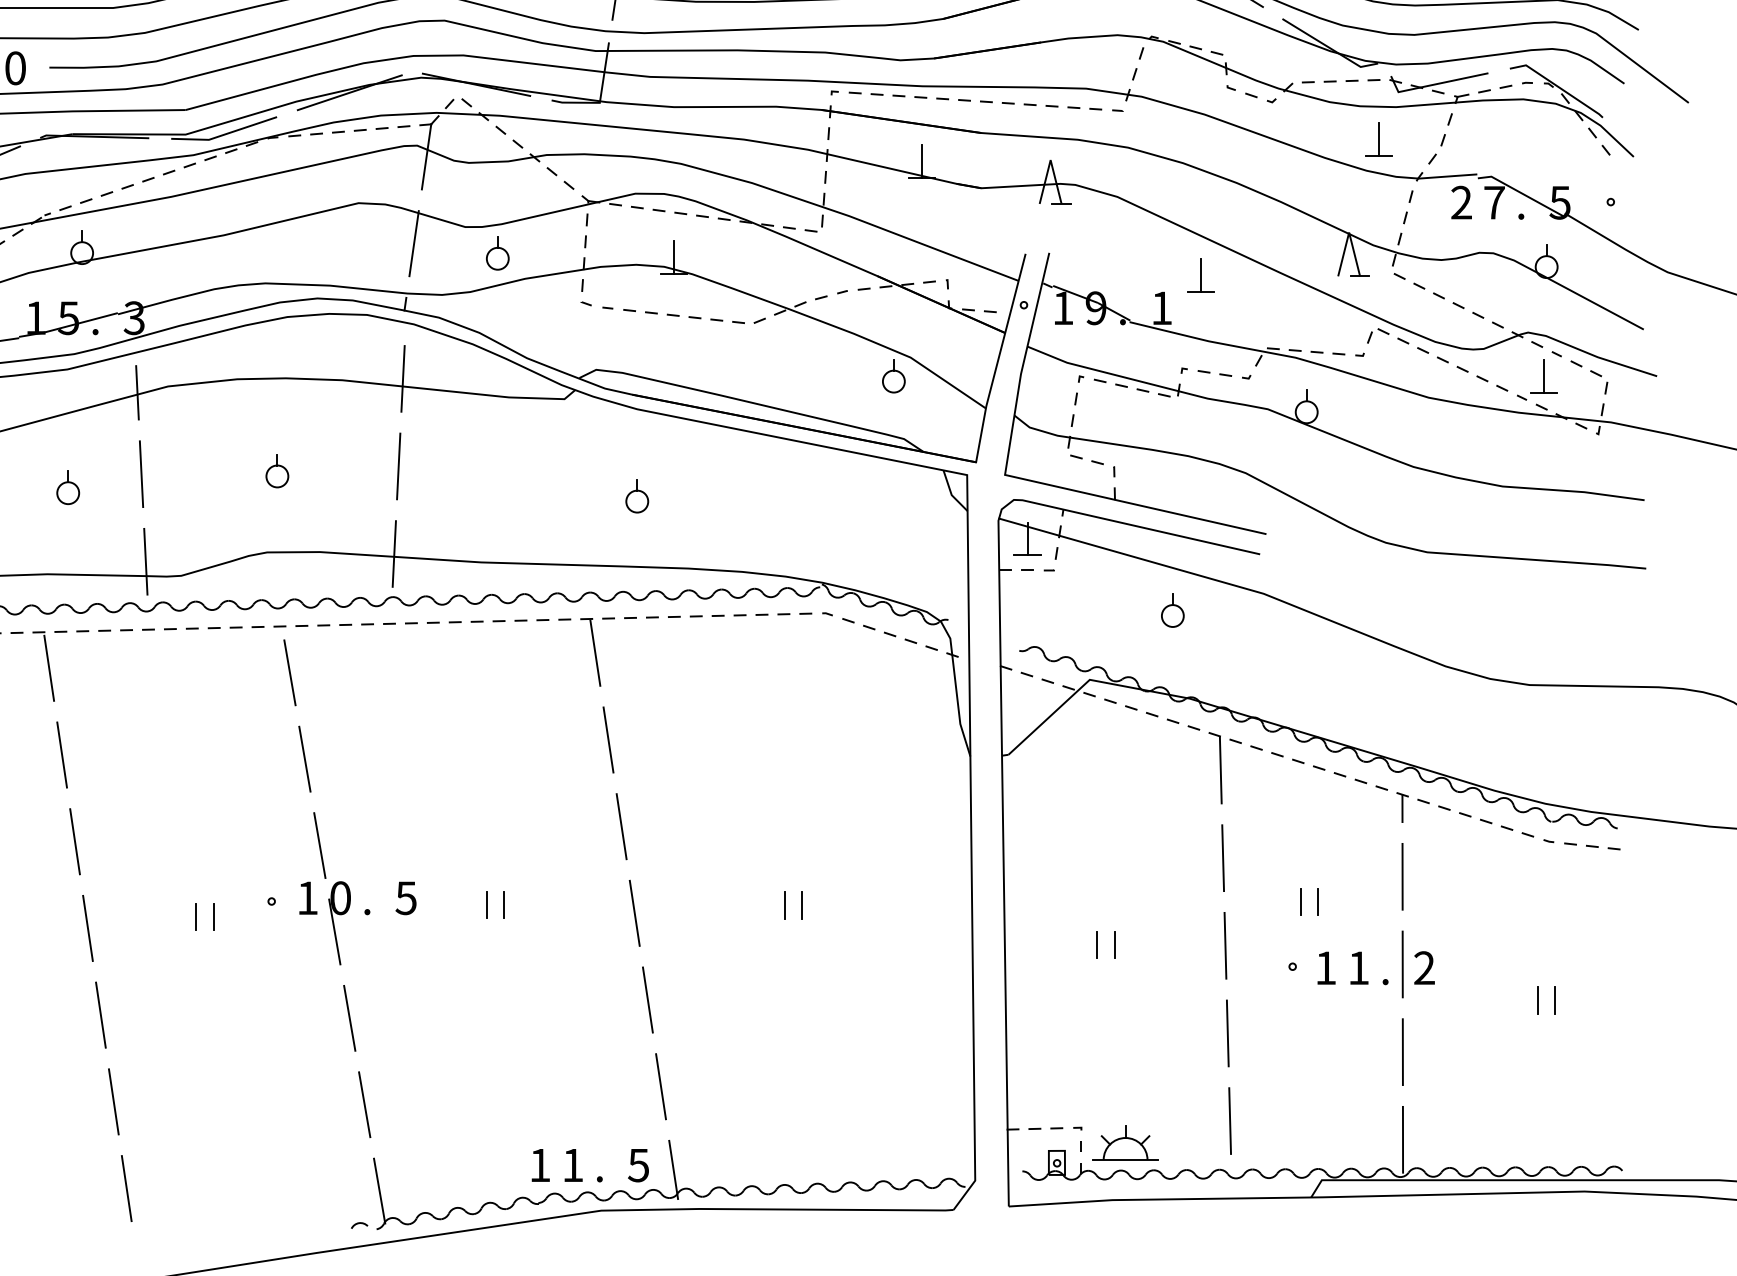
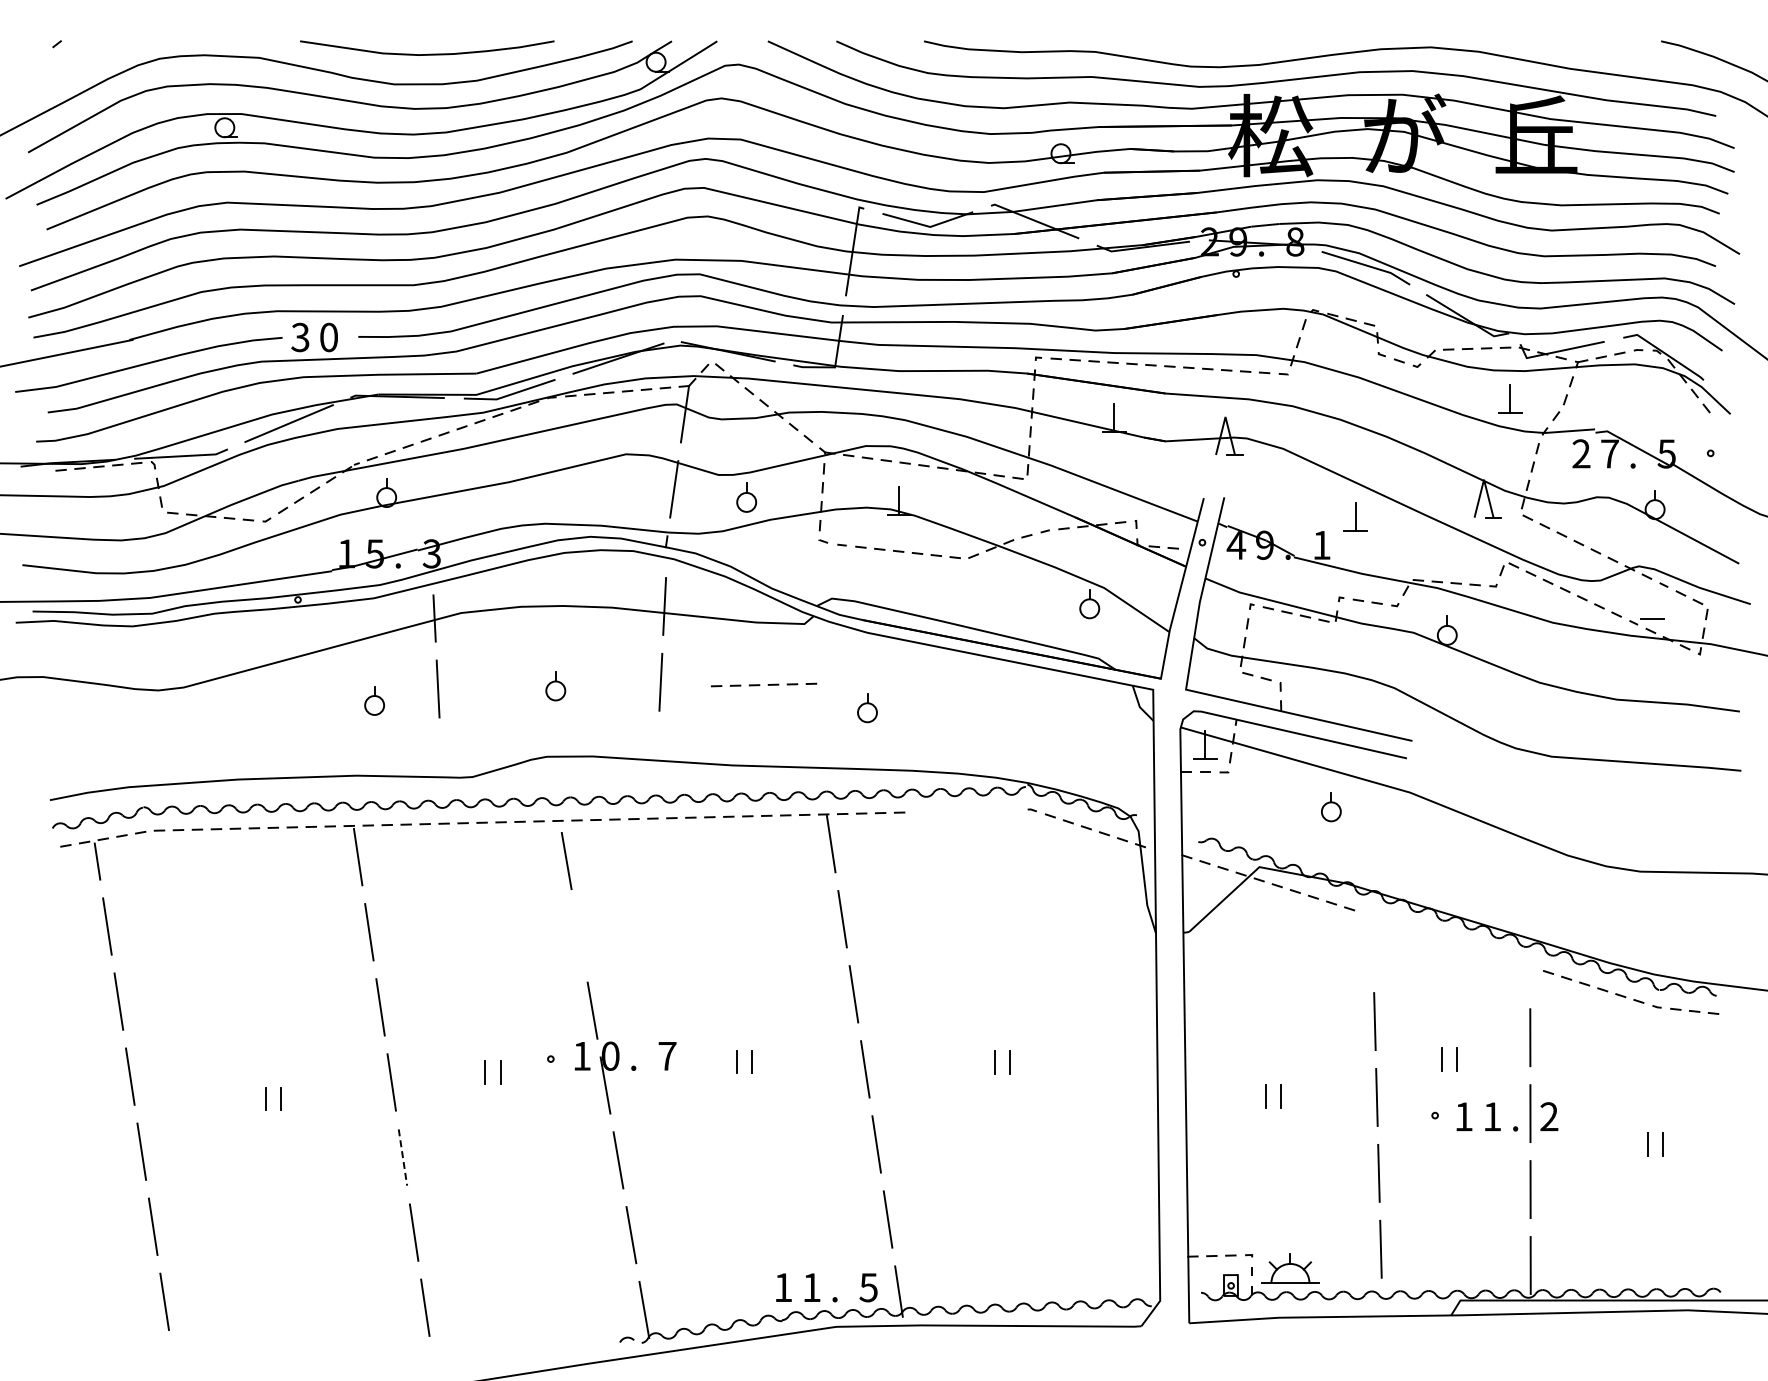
text: (1063, 308) -> (1236, 545), 1 -> 4
line: (1543, 376) -> (1652, 604), removed
line: (393, 553) -> (656, 757), removed
line: (145, 561) -> (441, 764), removed
part: (751, 614) -> (764, 684), moved
line: (304, 758) -> (579, 935), removed
part: (1312, 766) -> (1452, 942), removed
text: (406, 898) -> (667, 1056), 5 -> 7
line: (101, 1016) -> (403, 1158), solid -> dashed

